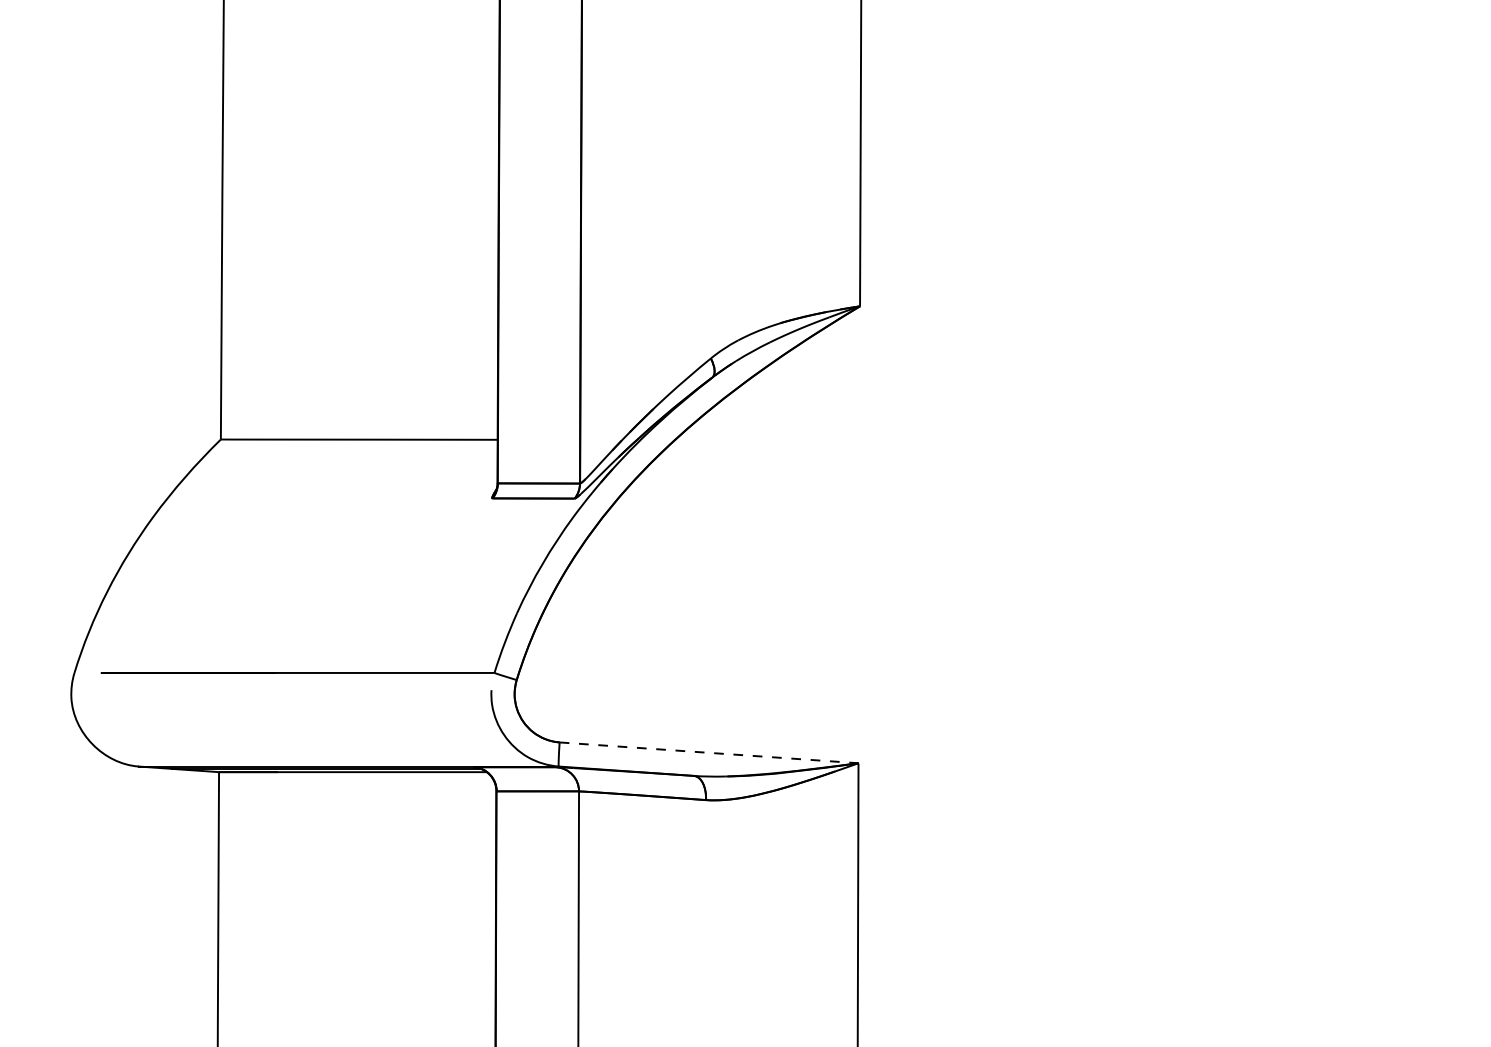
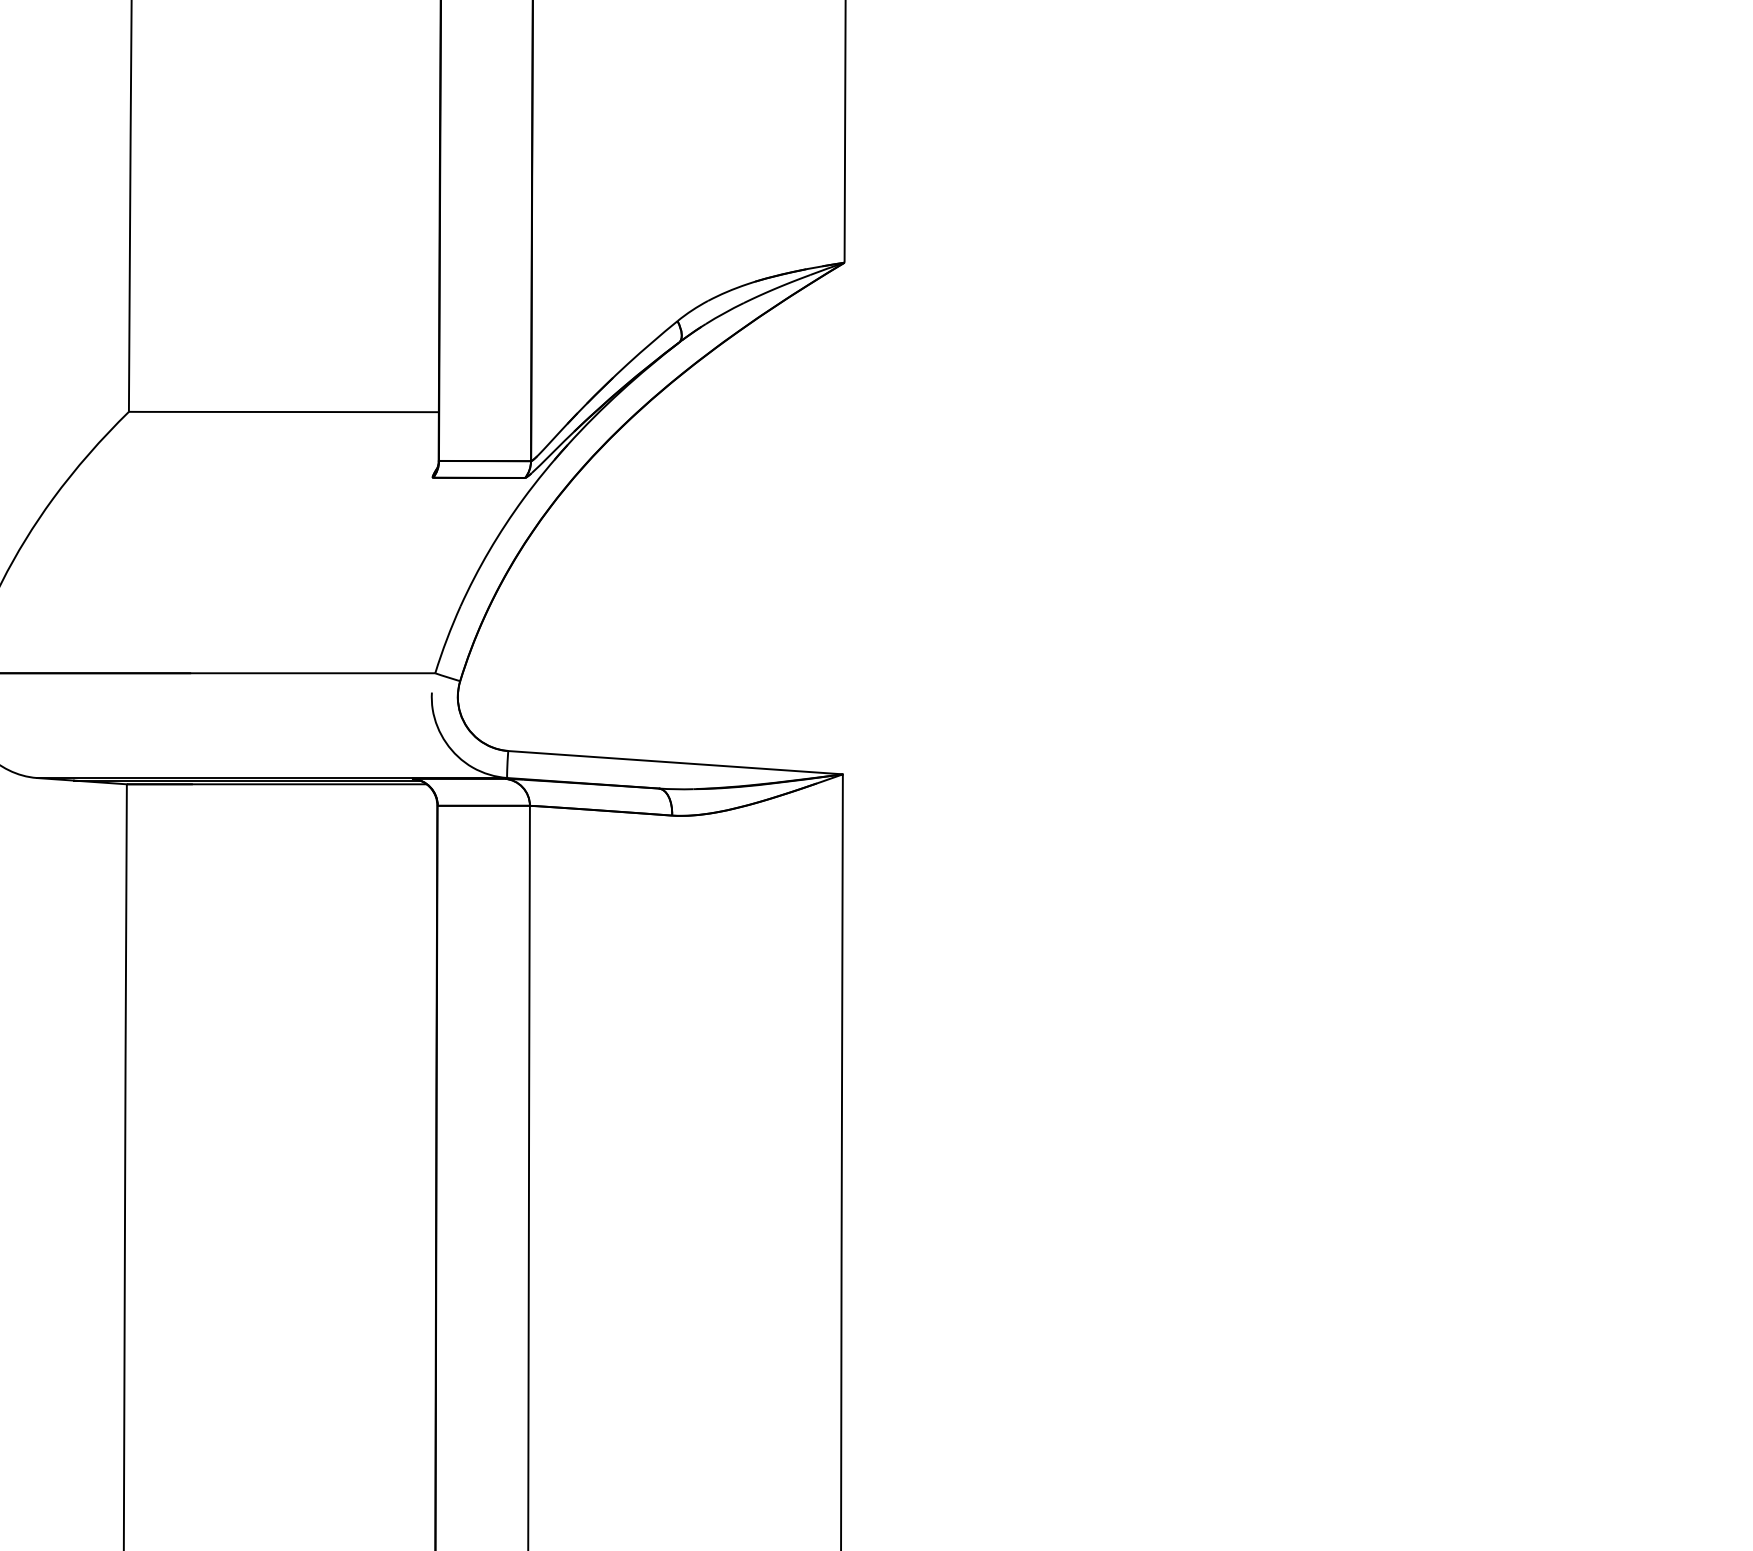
line: (709, 752) -> (675, 762), dashed -> solid

